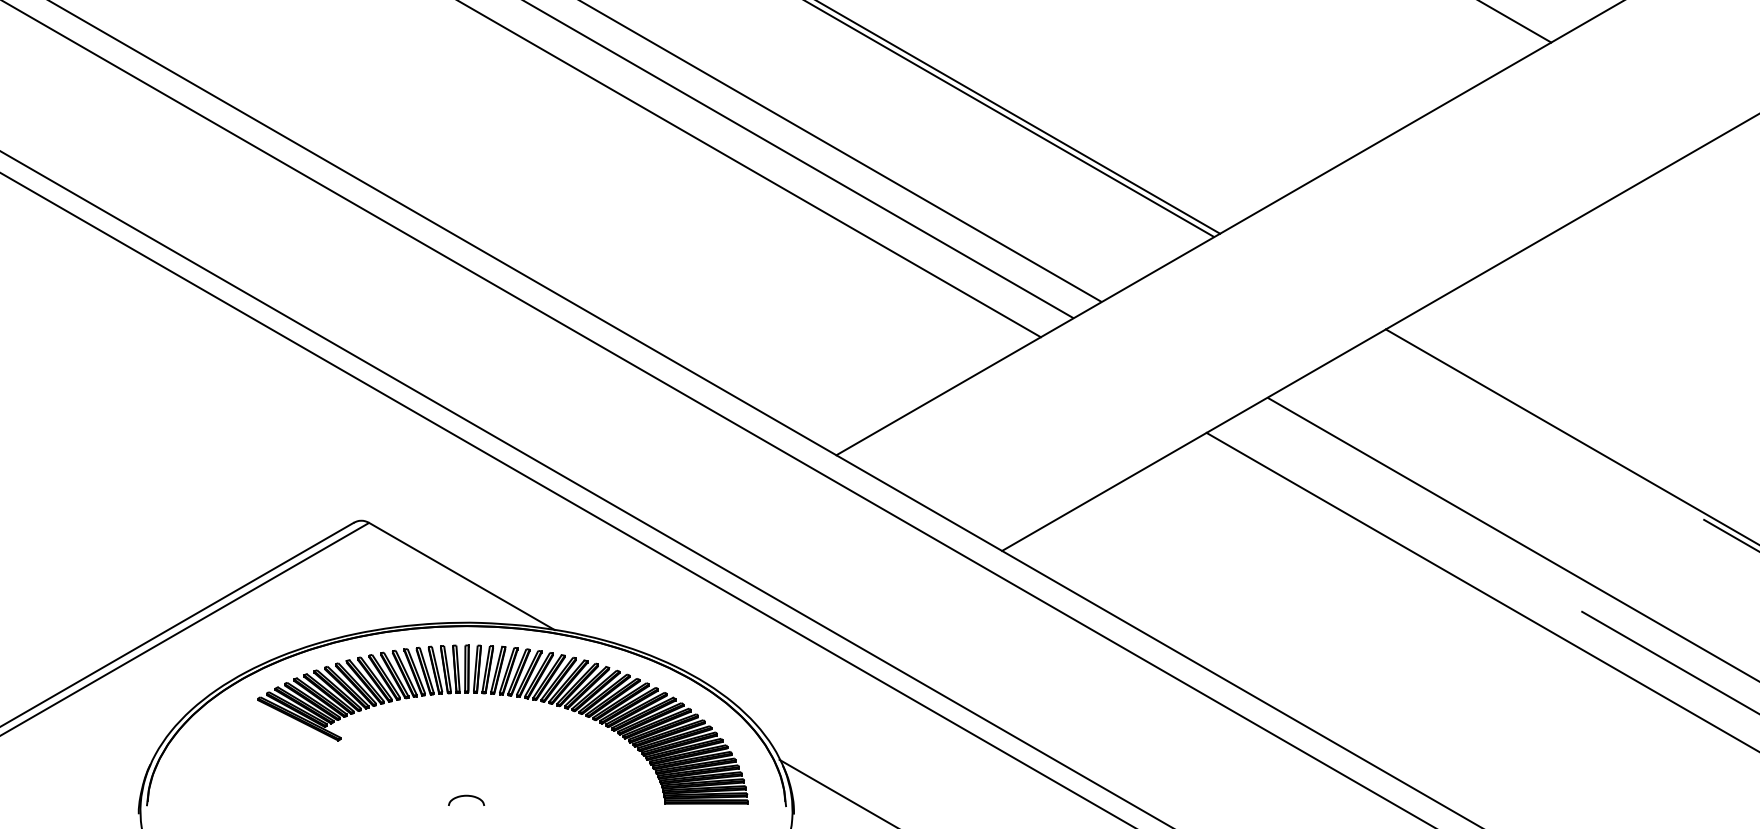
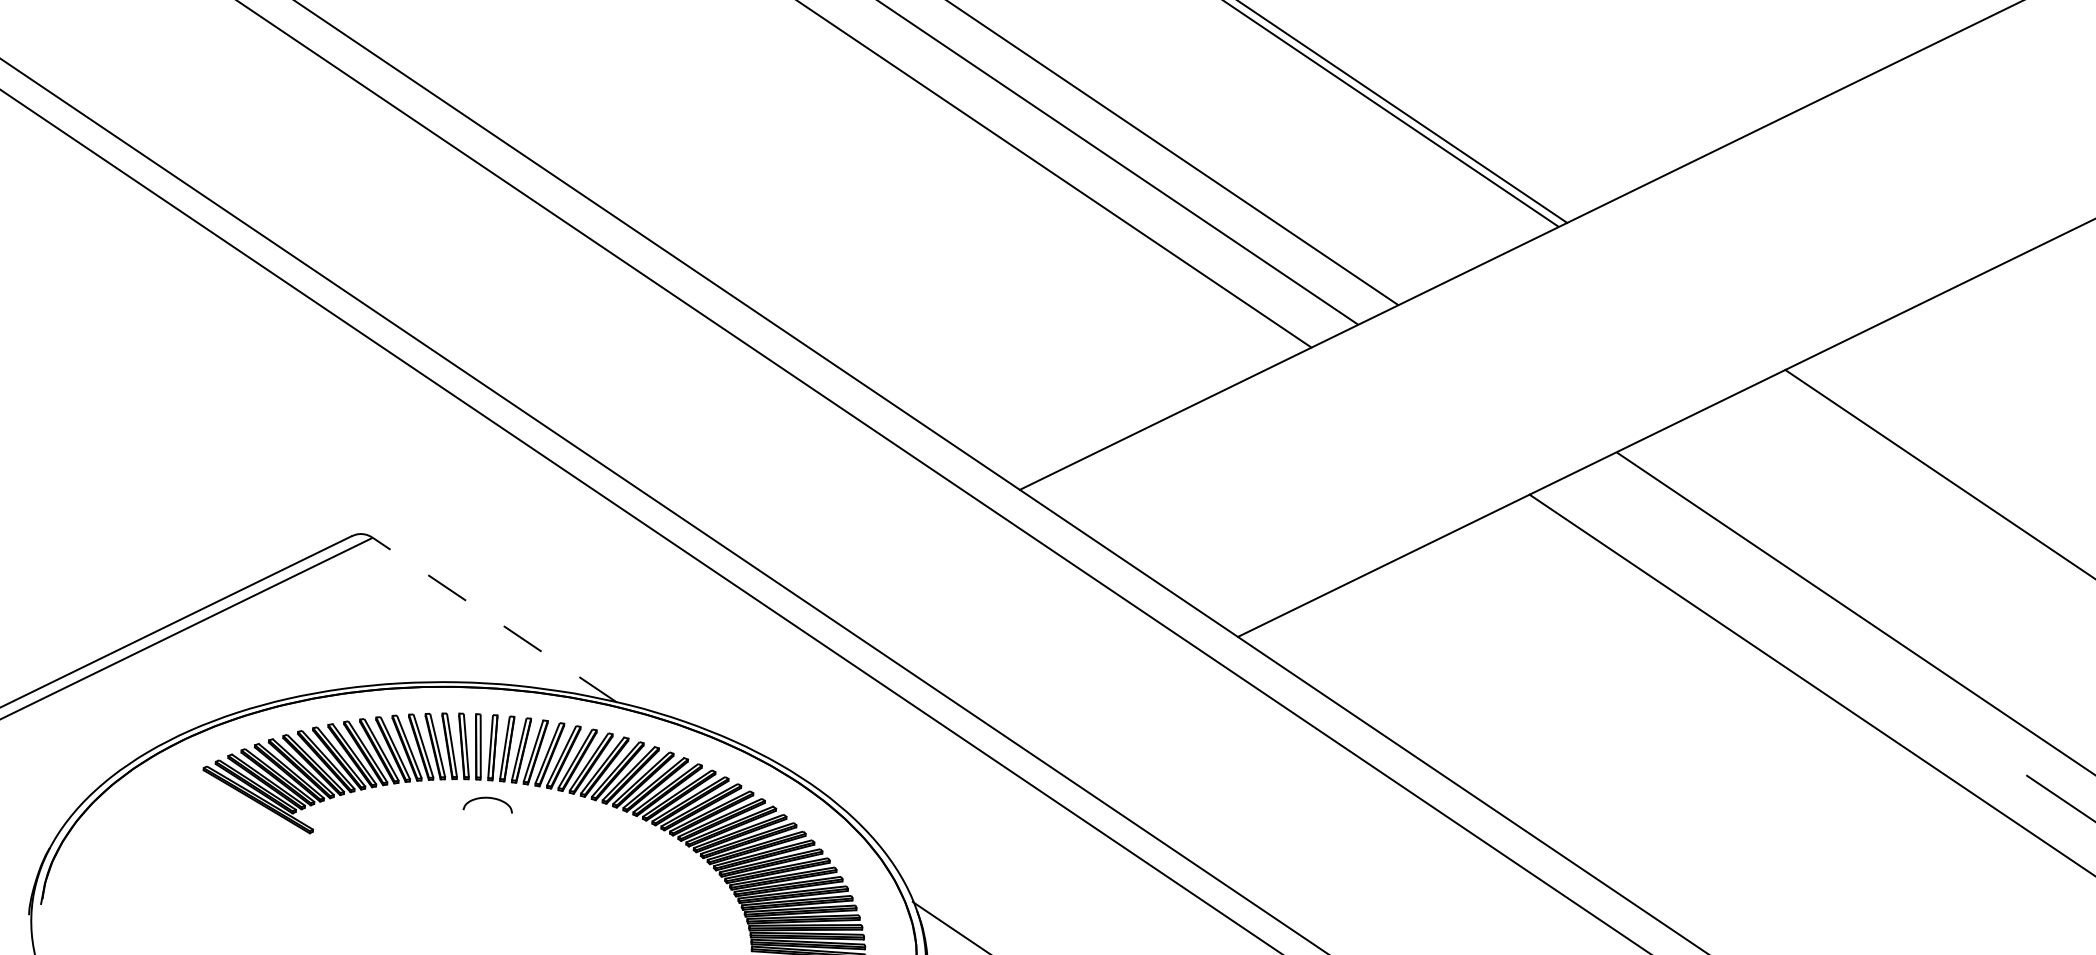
line: (461, 576) -> (494, 620), solid -> dashed
curve: (466, 796) -> (488, 798), moved

